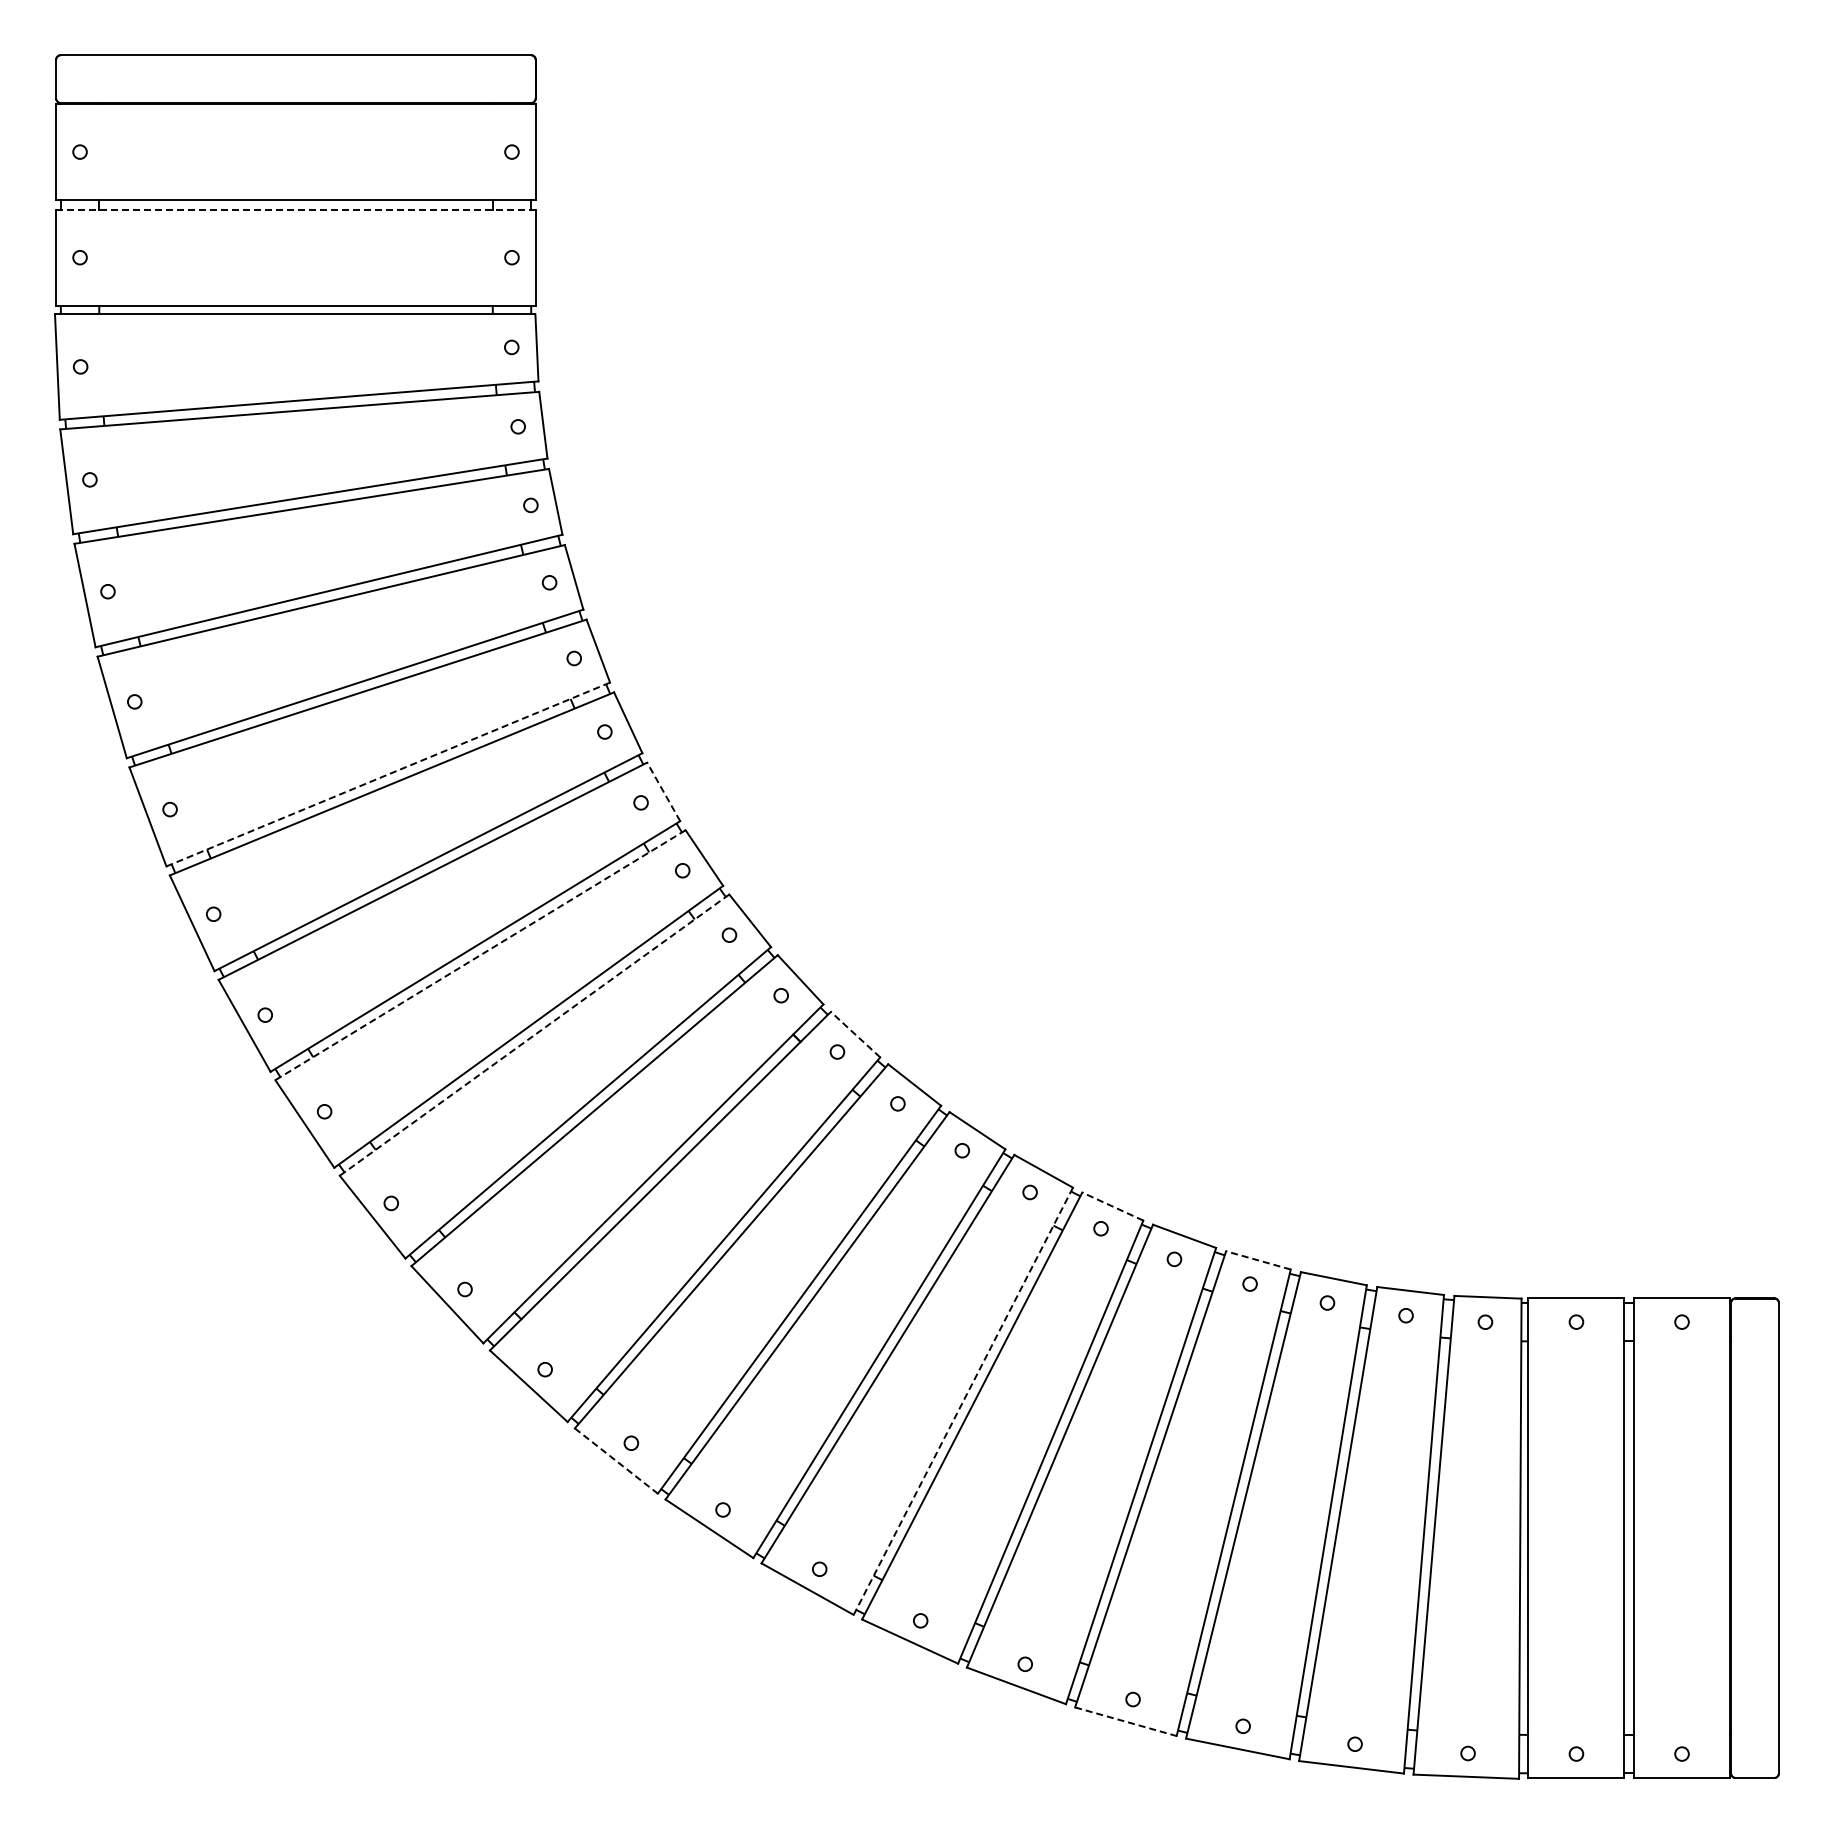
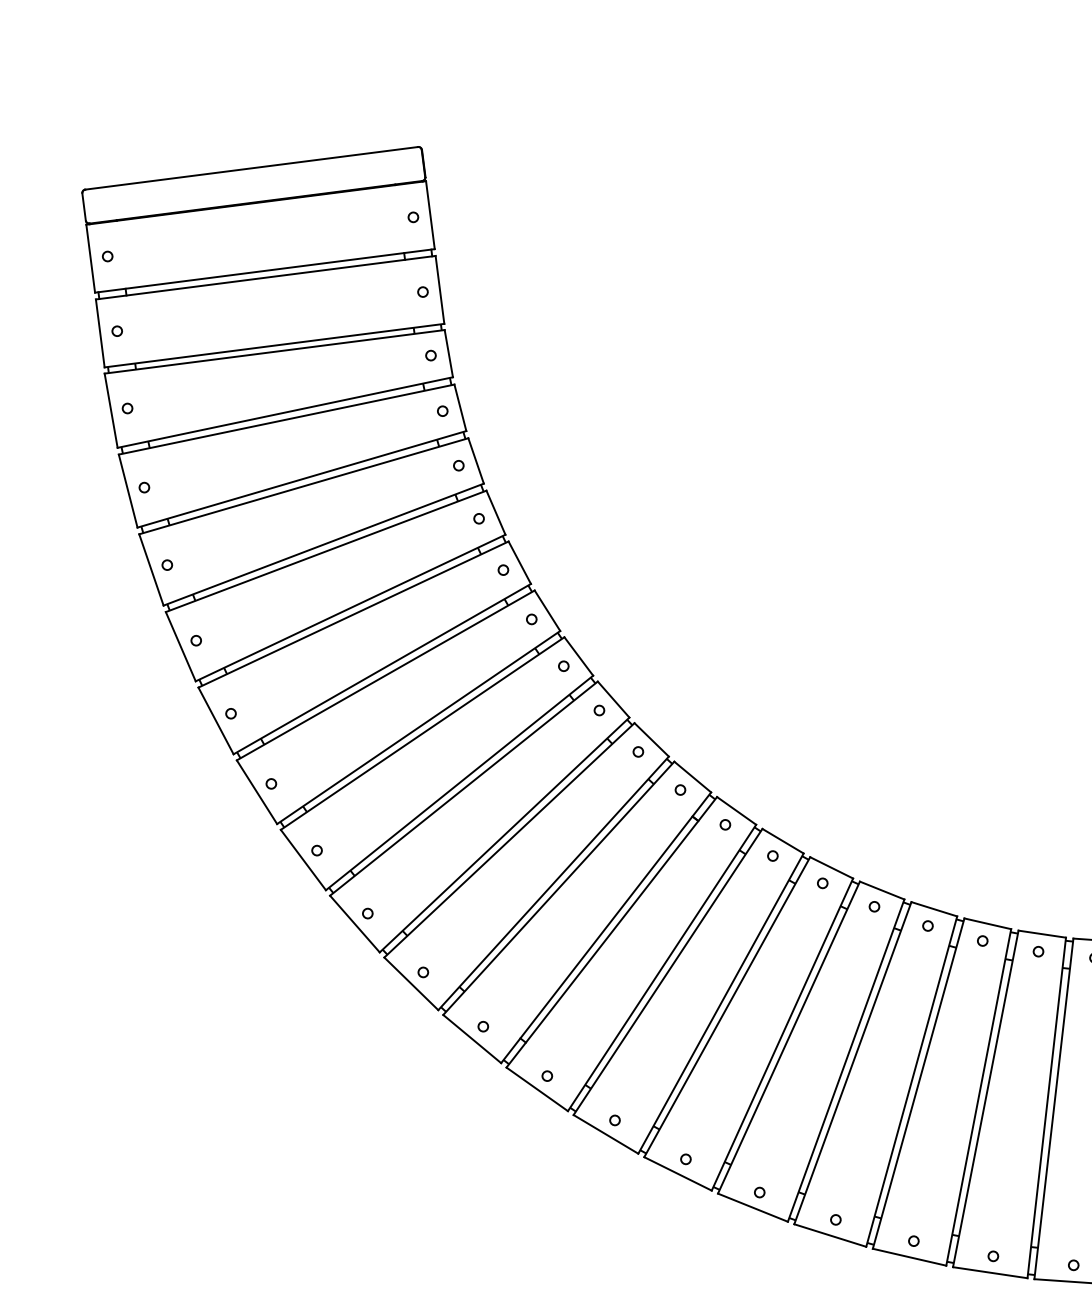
line: (296, 209) -> (266, 277), dashed -> solid
line: (388, 774) -> (382, 669), dashed -> solid
line: (663, 791) -> (578, 656), dashed -> solid
line: (480, 955) -> (463, 788), dashed -> solid
line: (855, 1034) -> (736, 810), dashed -> solid
line: (534, 1035) -> (509, 840), dashed -> solid
line: (1112, 1206) -> (934, 909), dashed -> solid
line: (1258, 1260) -> (1042, 934), dashed -> solid
line: (963, 1400) -> (846, 1060), dashed -> solid
line: (616, 1461) -> (606, 1134), dashed -> solid
line: (1125, 1721) -> (989, 1272), dashed -> solid

